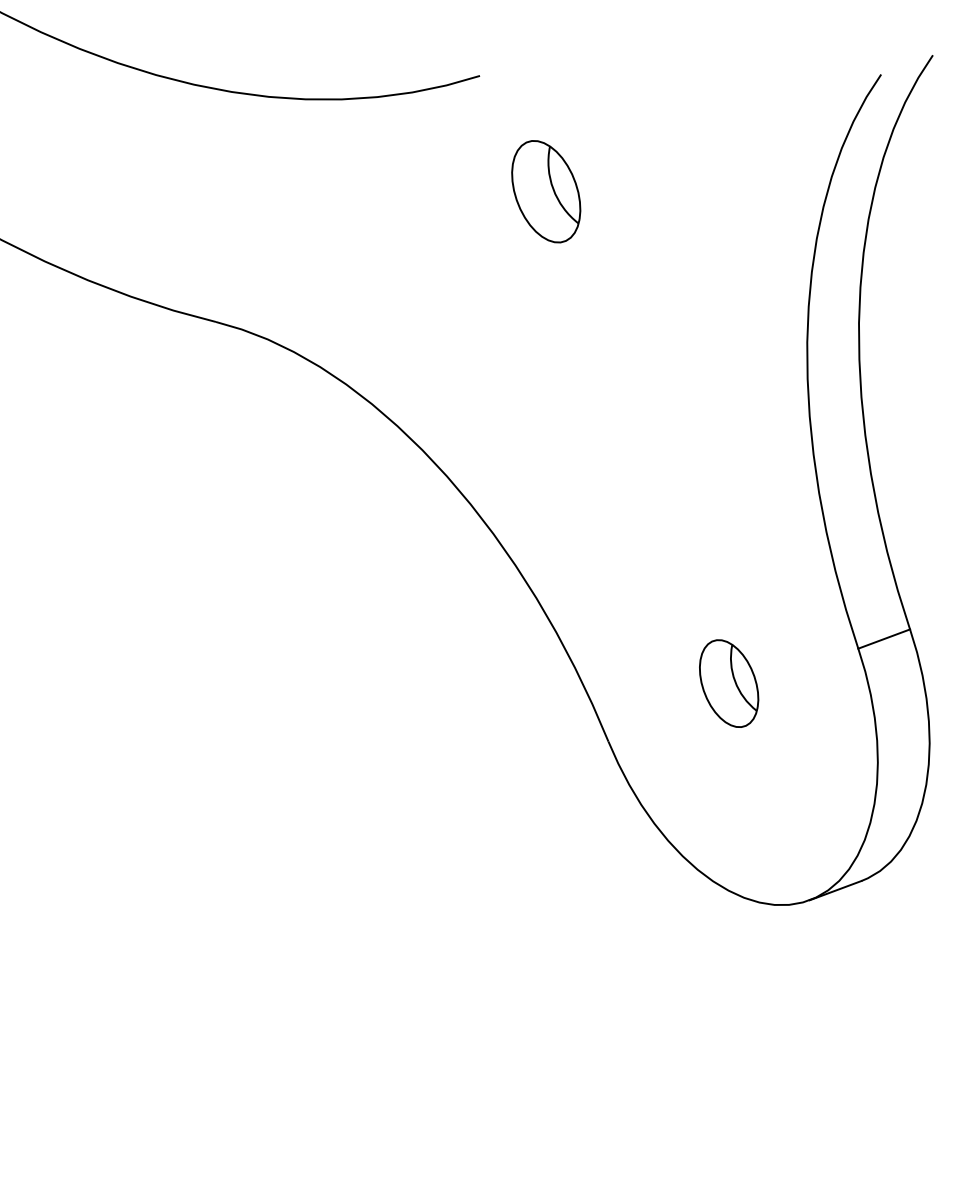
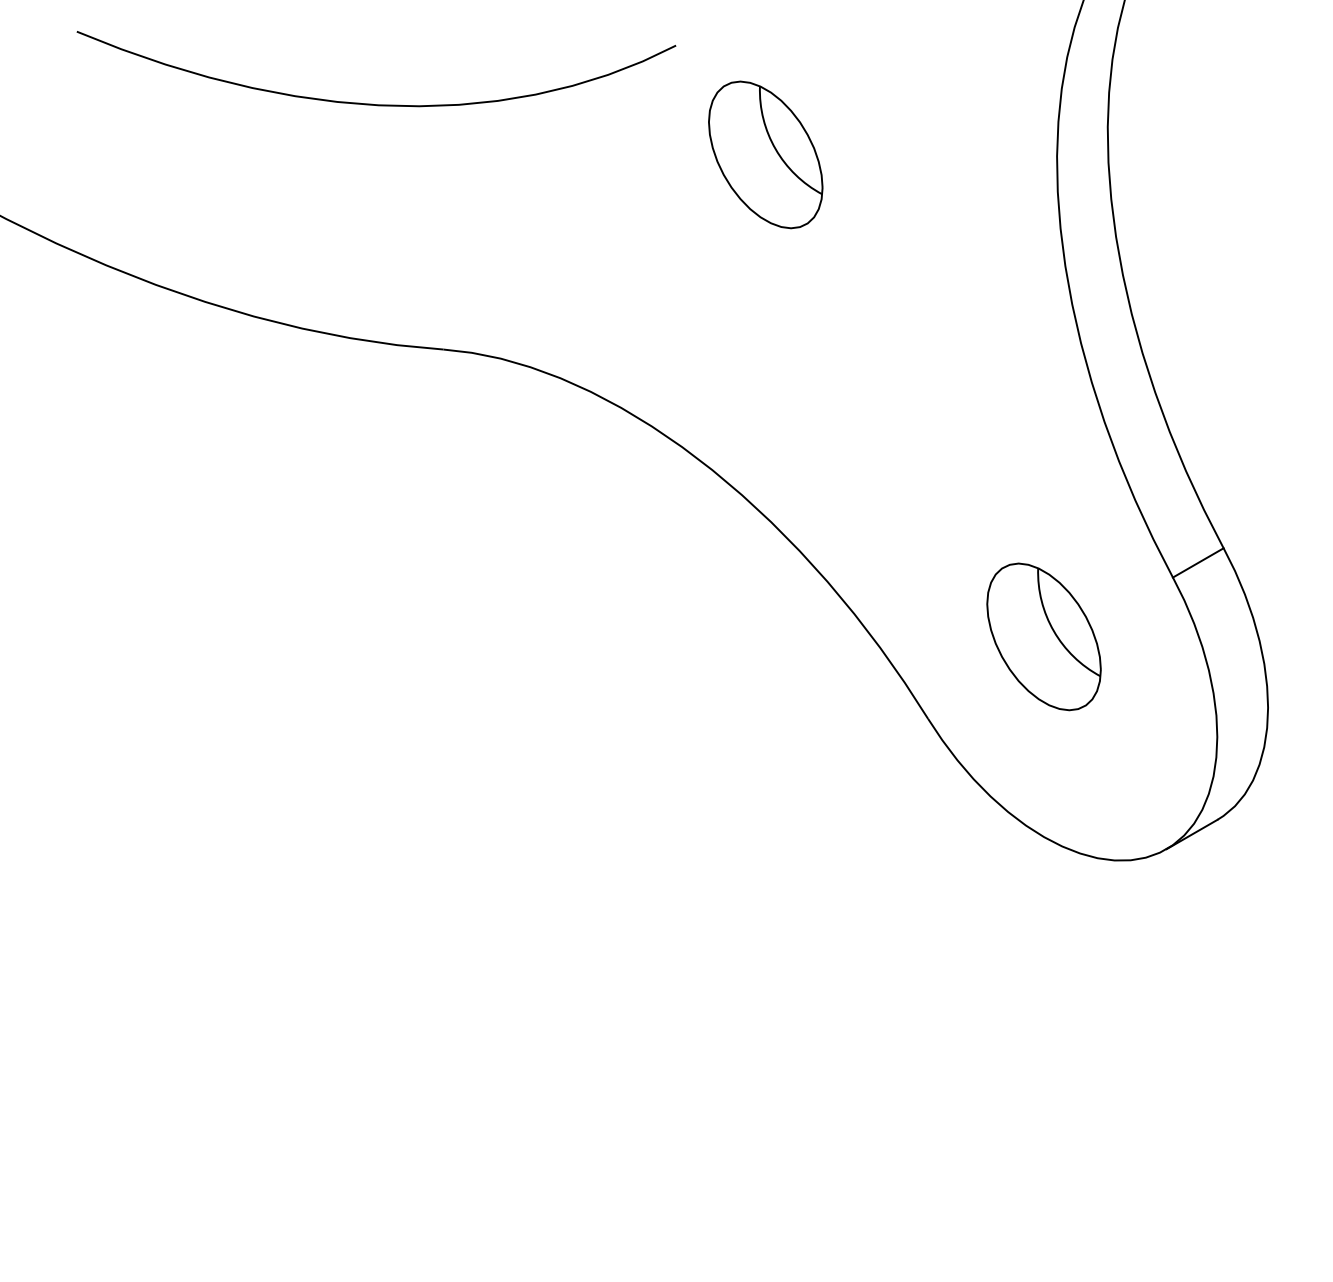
part: (546, 191) -> (765, 154), size x1.43
part: (728, 683) -> (1043, 636), size x1.67

